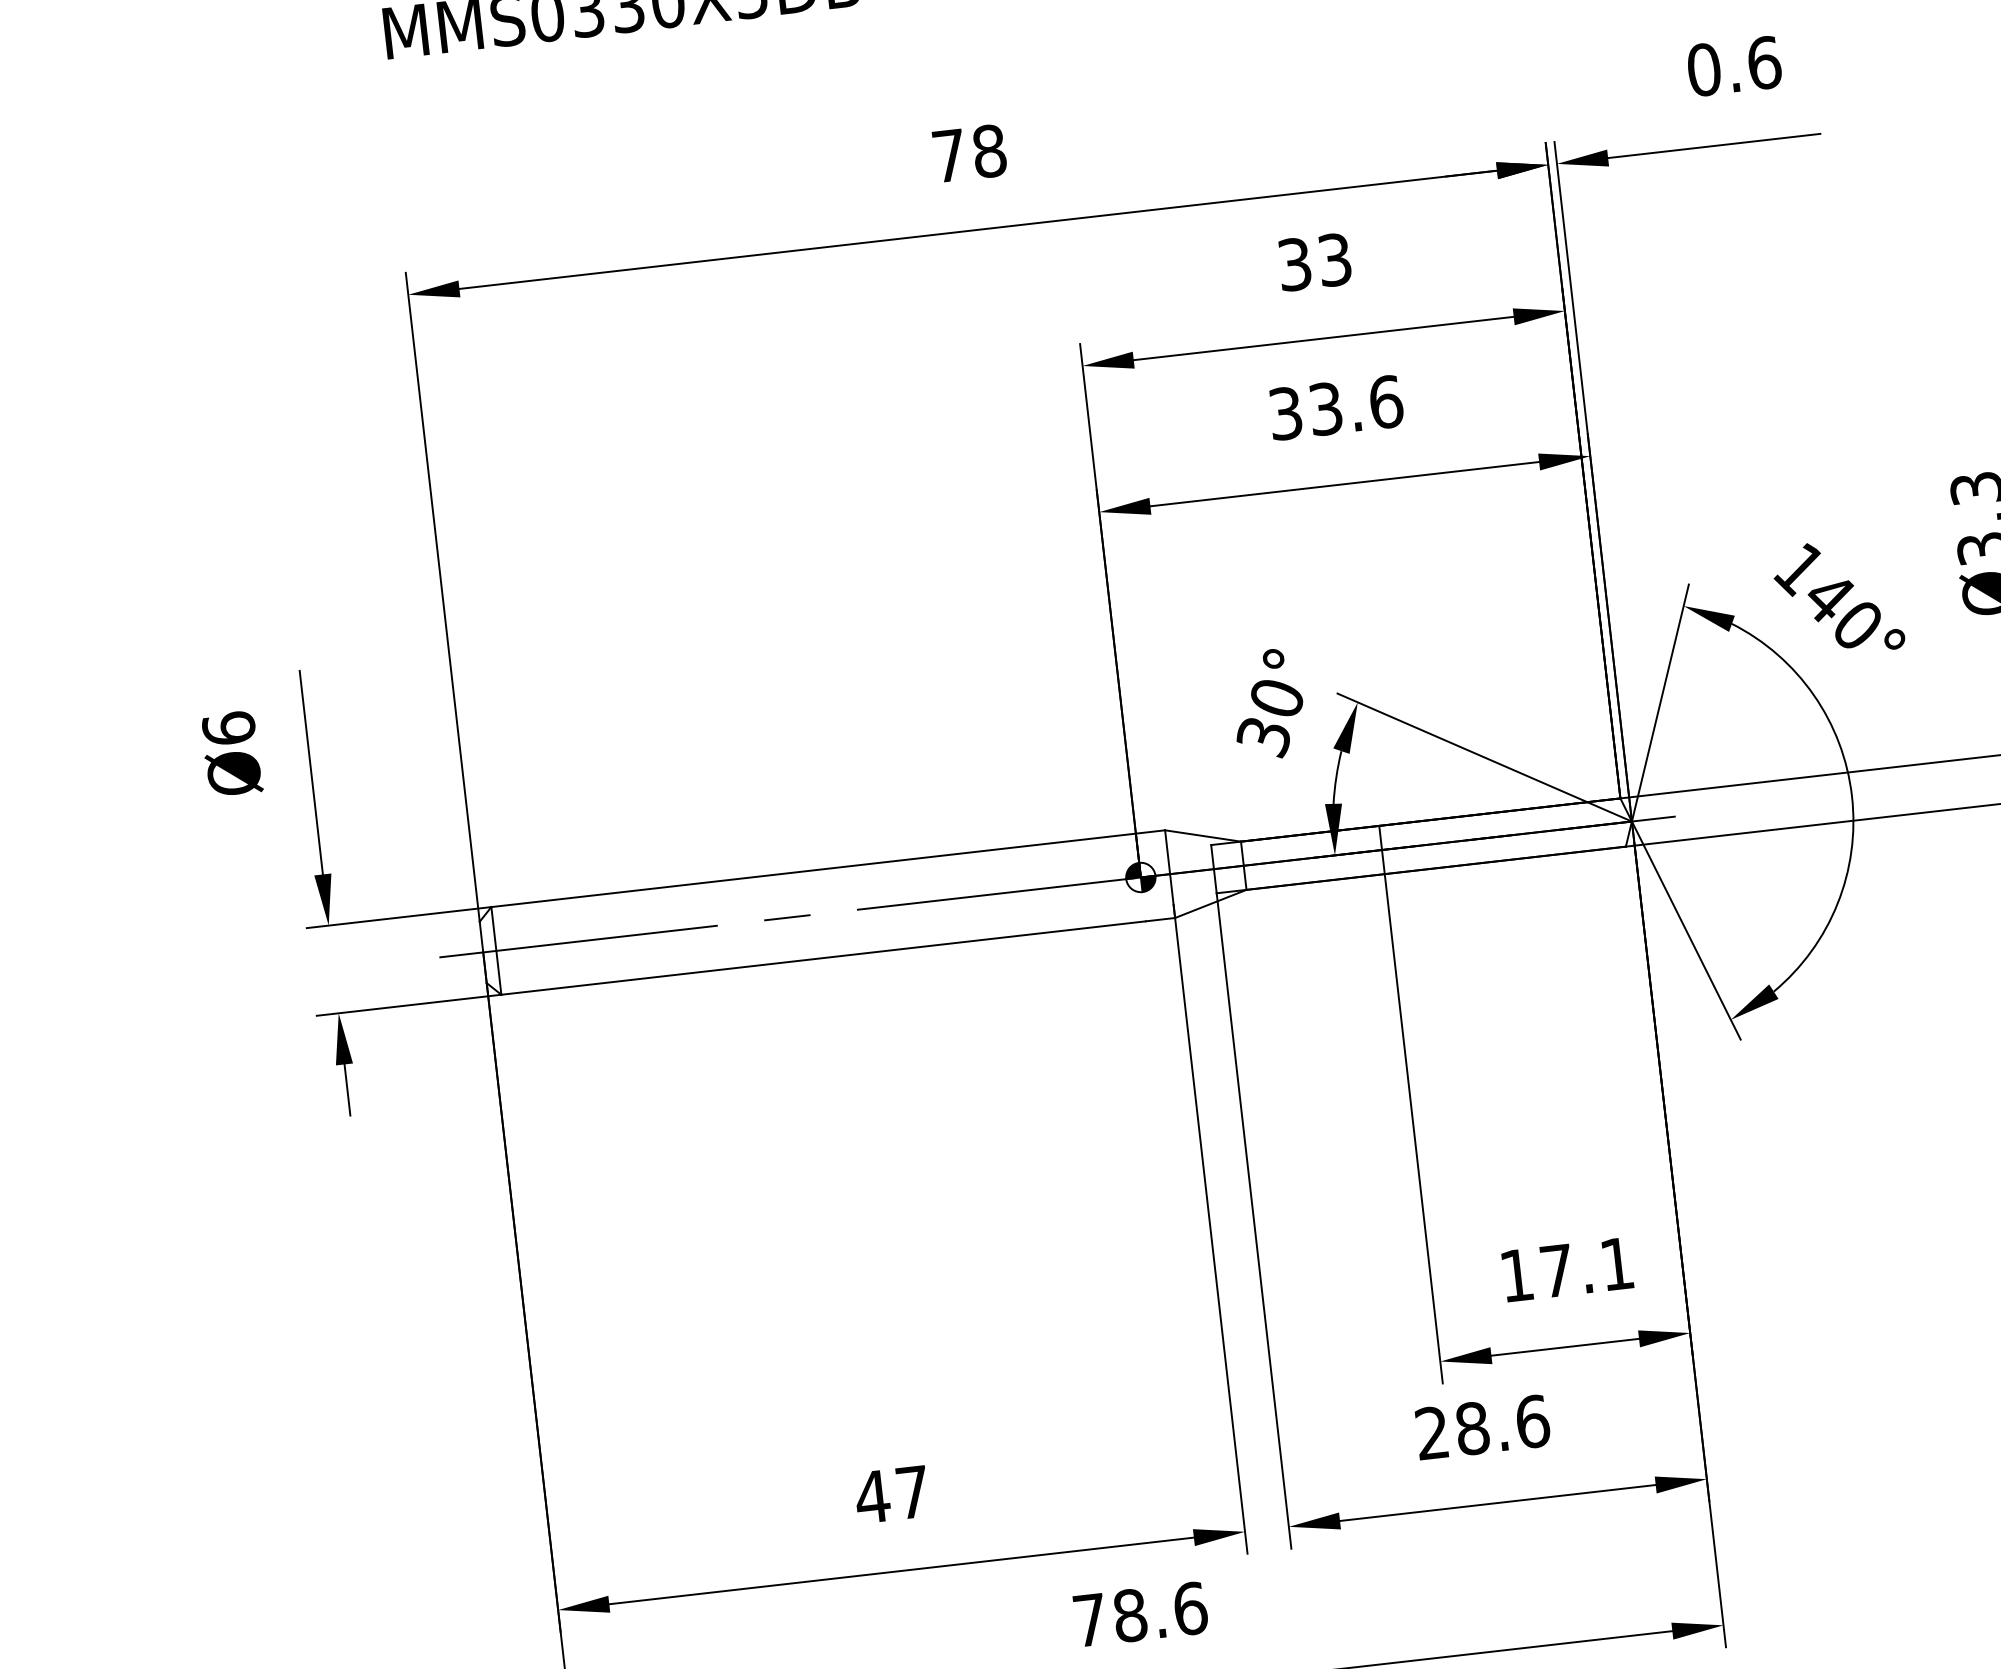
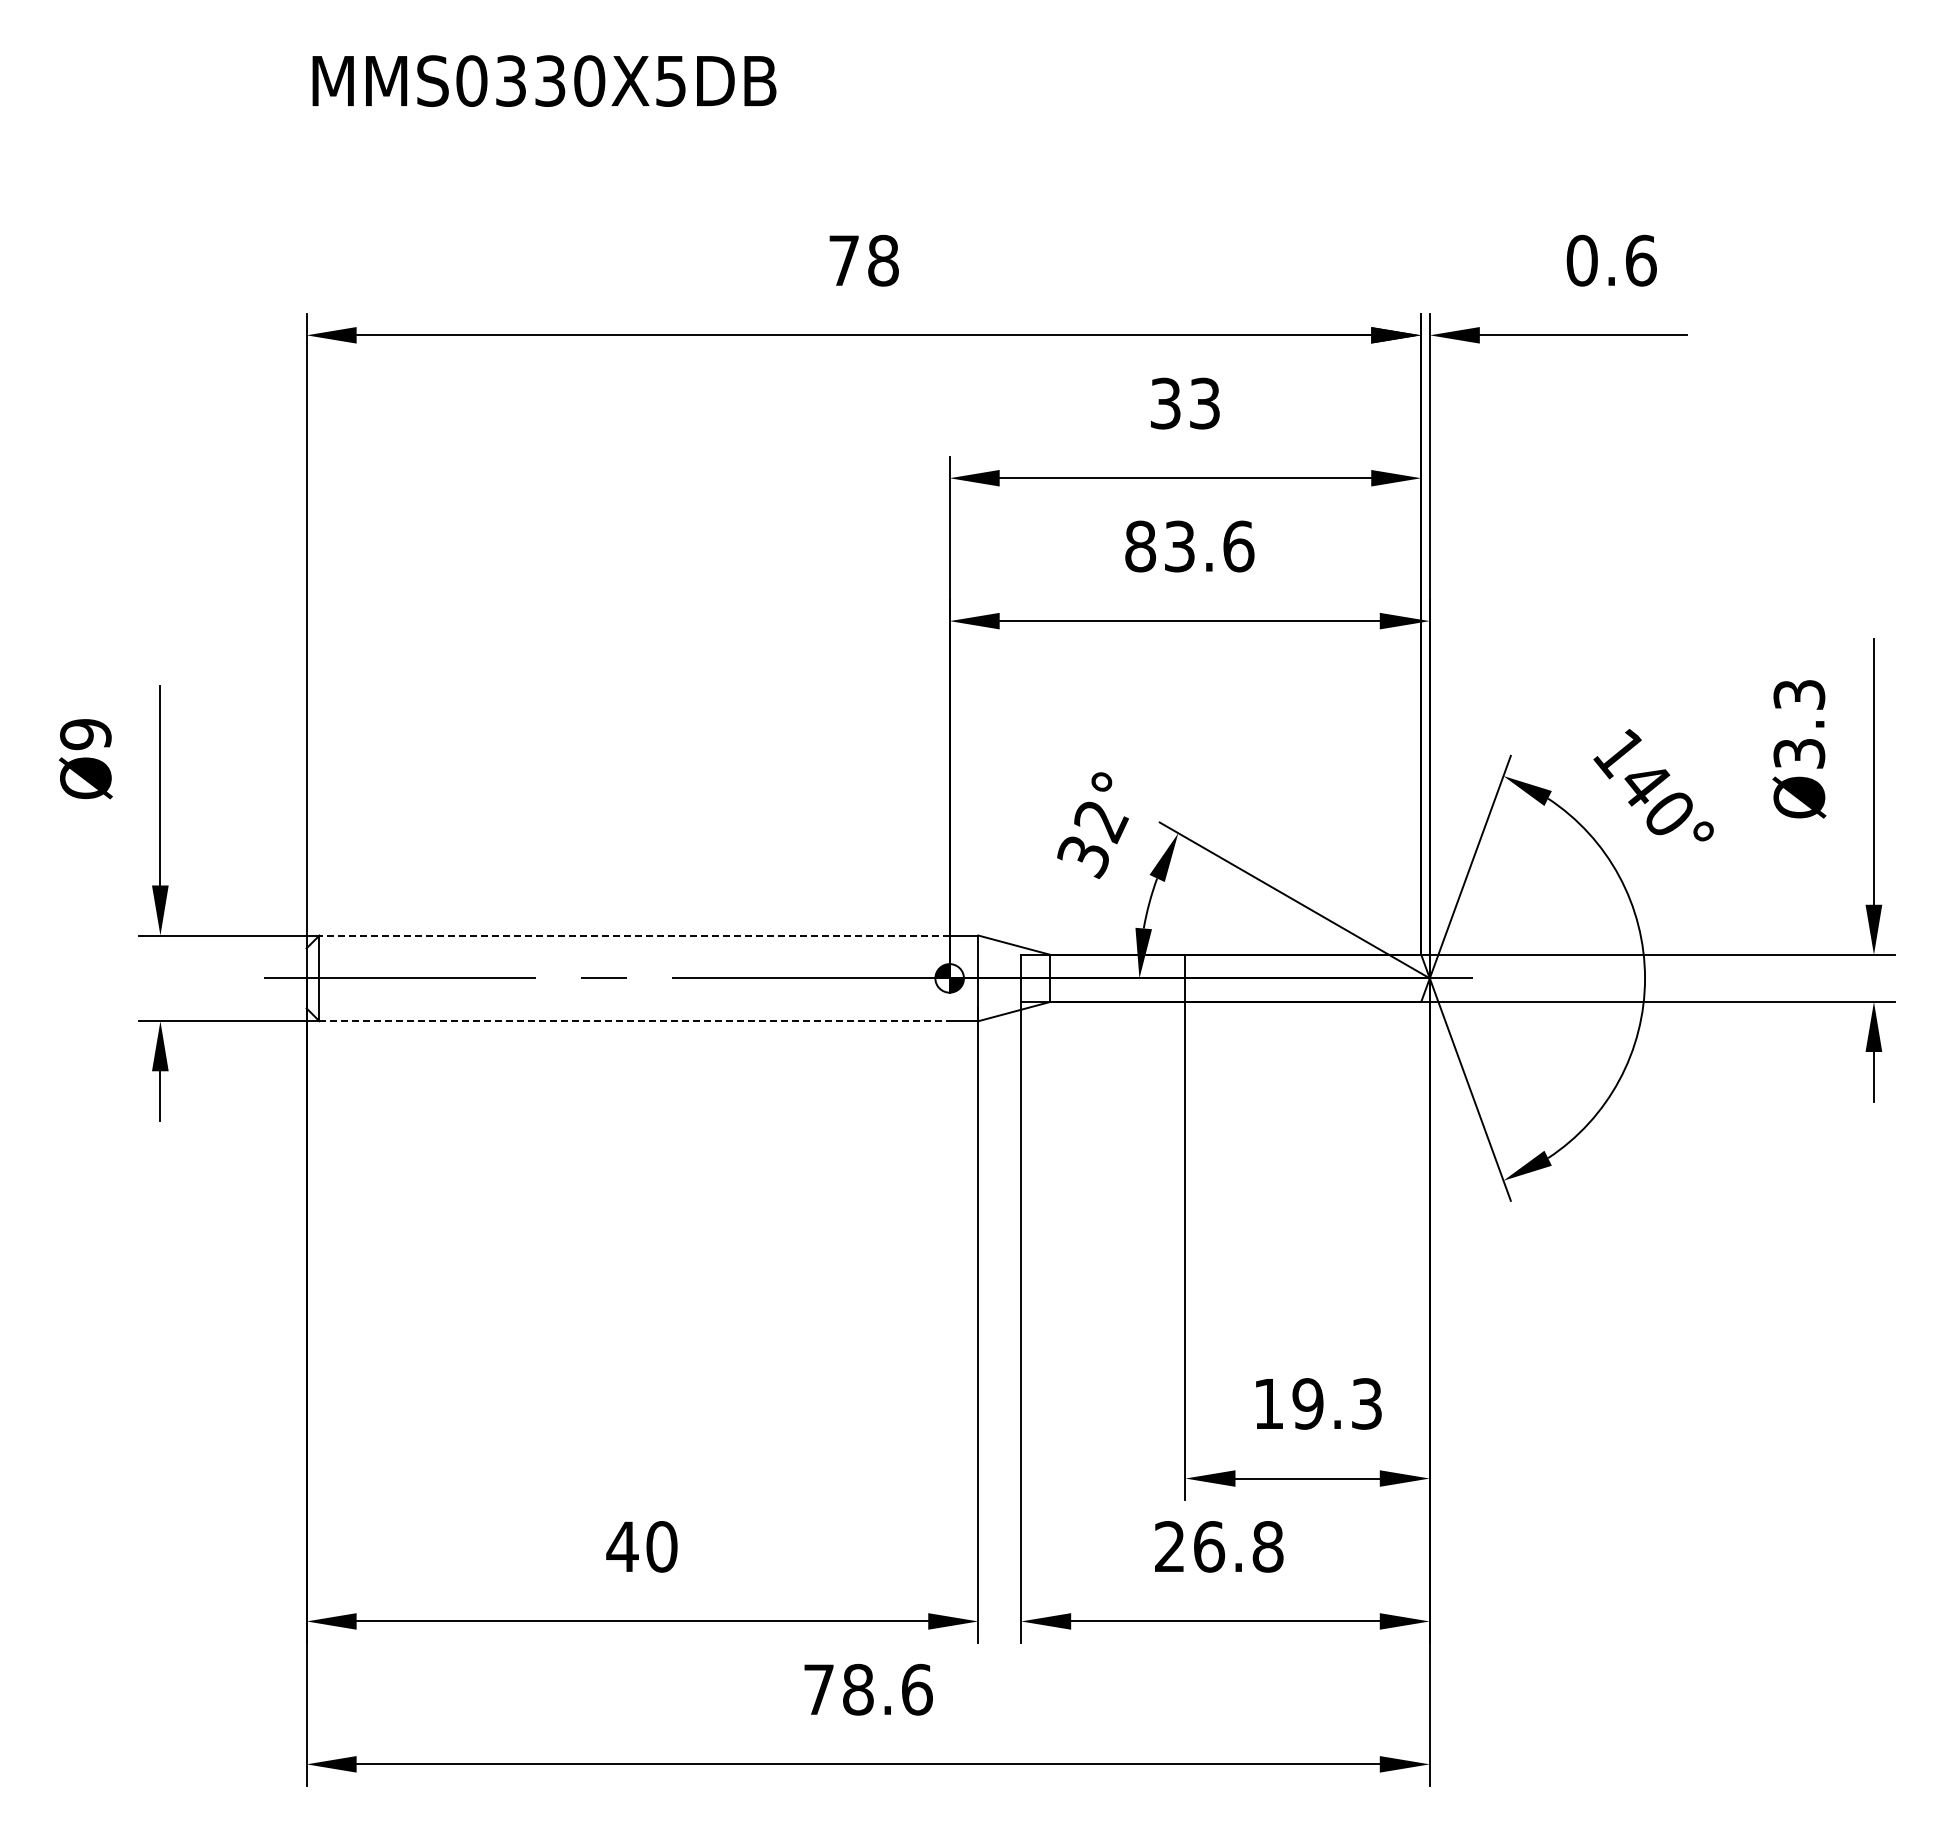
text: (1285, 413) -> (1140, 546), 33.6 -> 83.6
text: (1277, 700) -> (1101, 822), 30° -> 32°
text: (228, 728) -> (85, 734), Ø6 -> Ø9
line: (813, 870) -> (634, 935), solid -> dashed
line: (824, 958) -> (635, 1021), solid -> dashed
text: (1586, 1267) -> (1336, 1403), 17.1 -> 19.3
text: (1502, 1424) -> (1238, 1546), 28.6 -> 26.8
text: (912, 1492) -> (661, 1546), 47 -> 40

